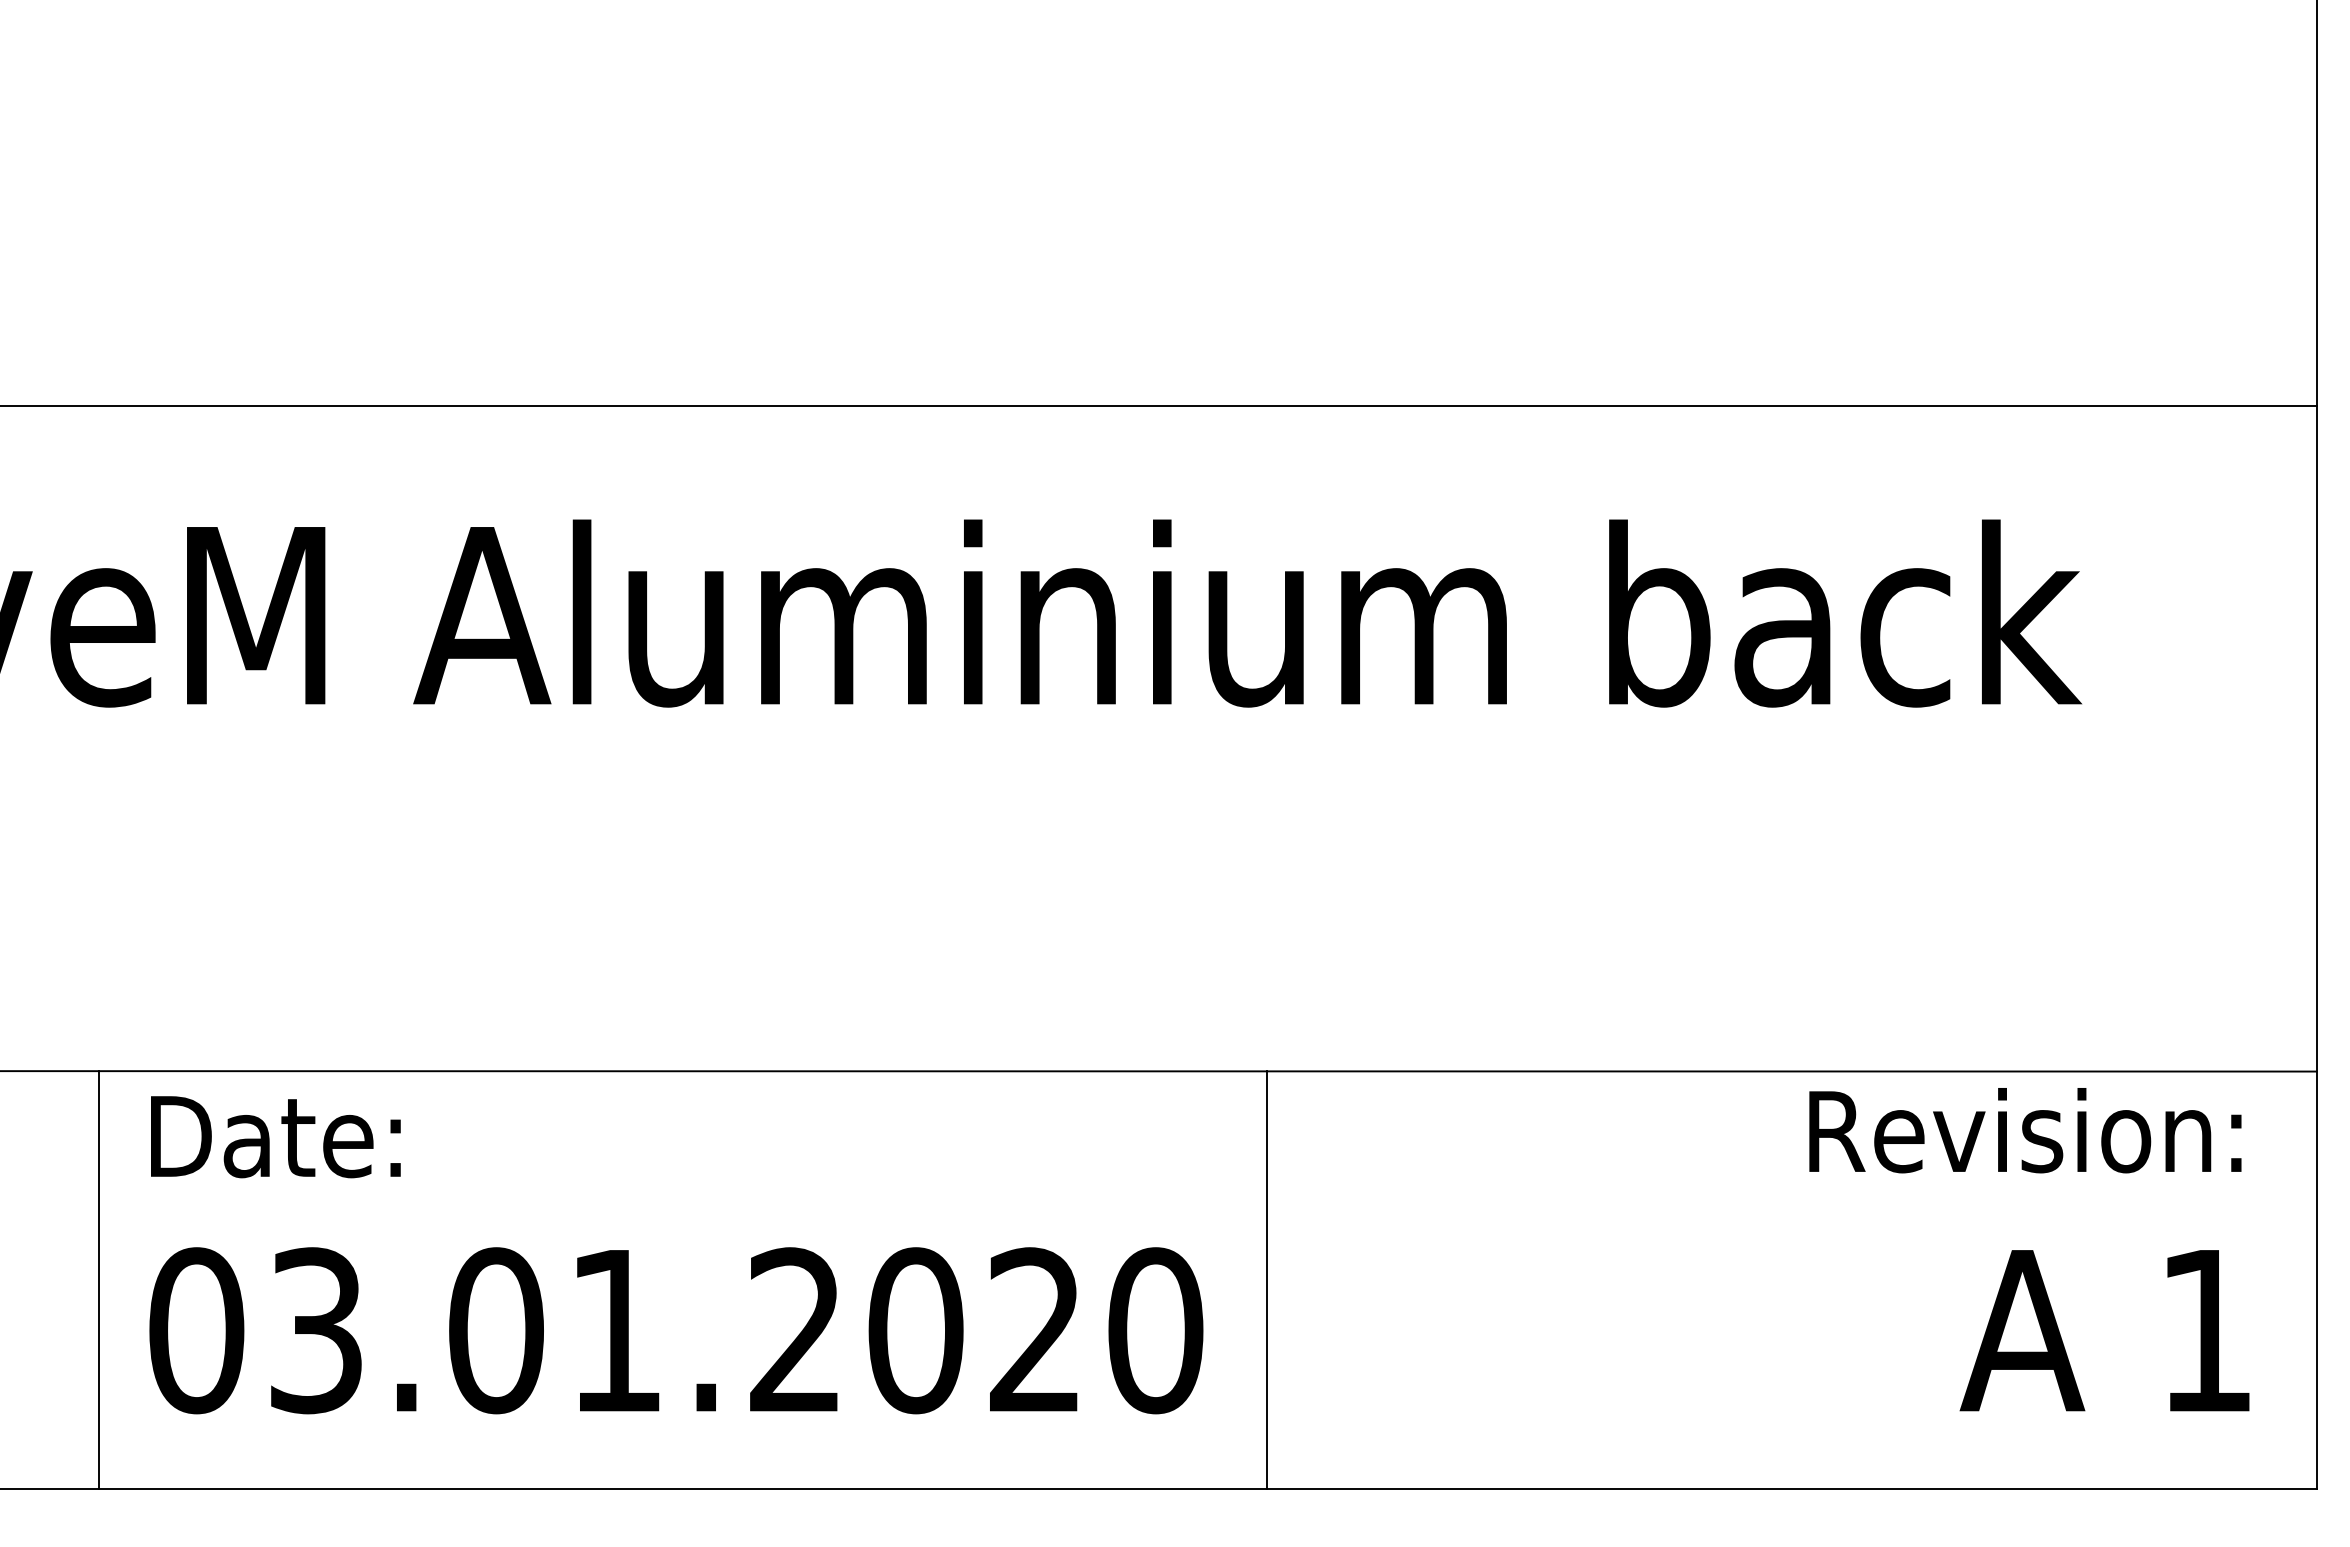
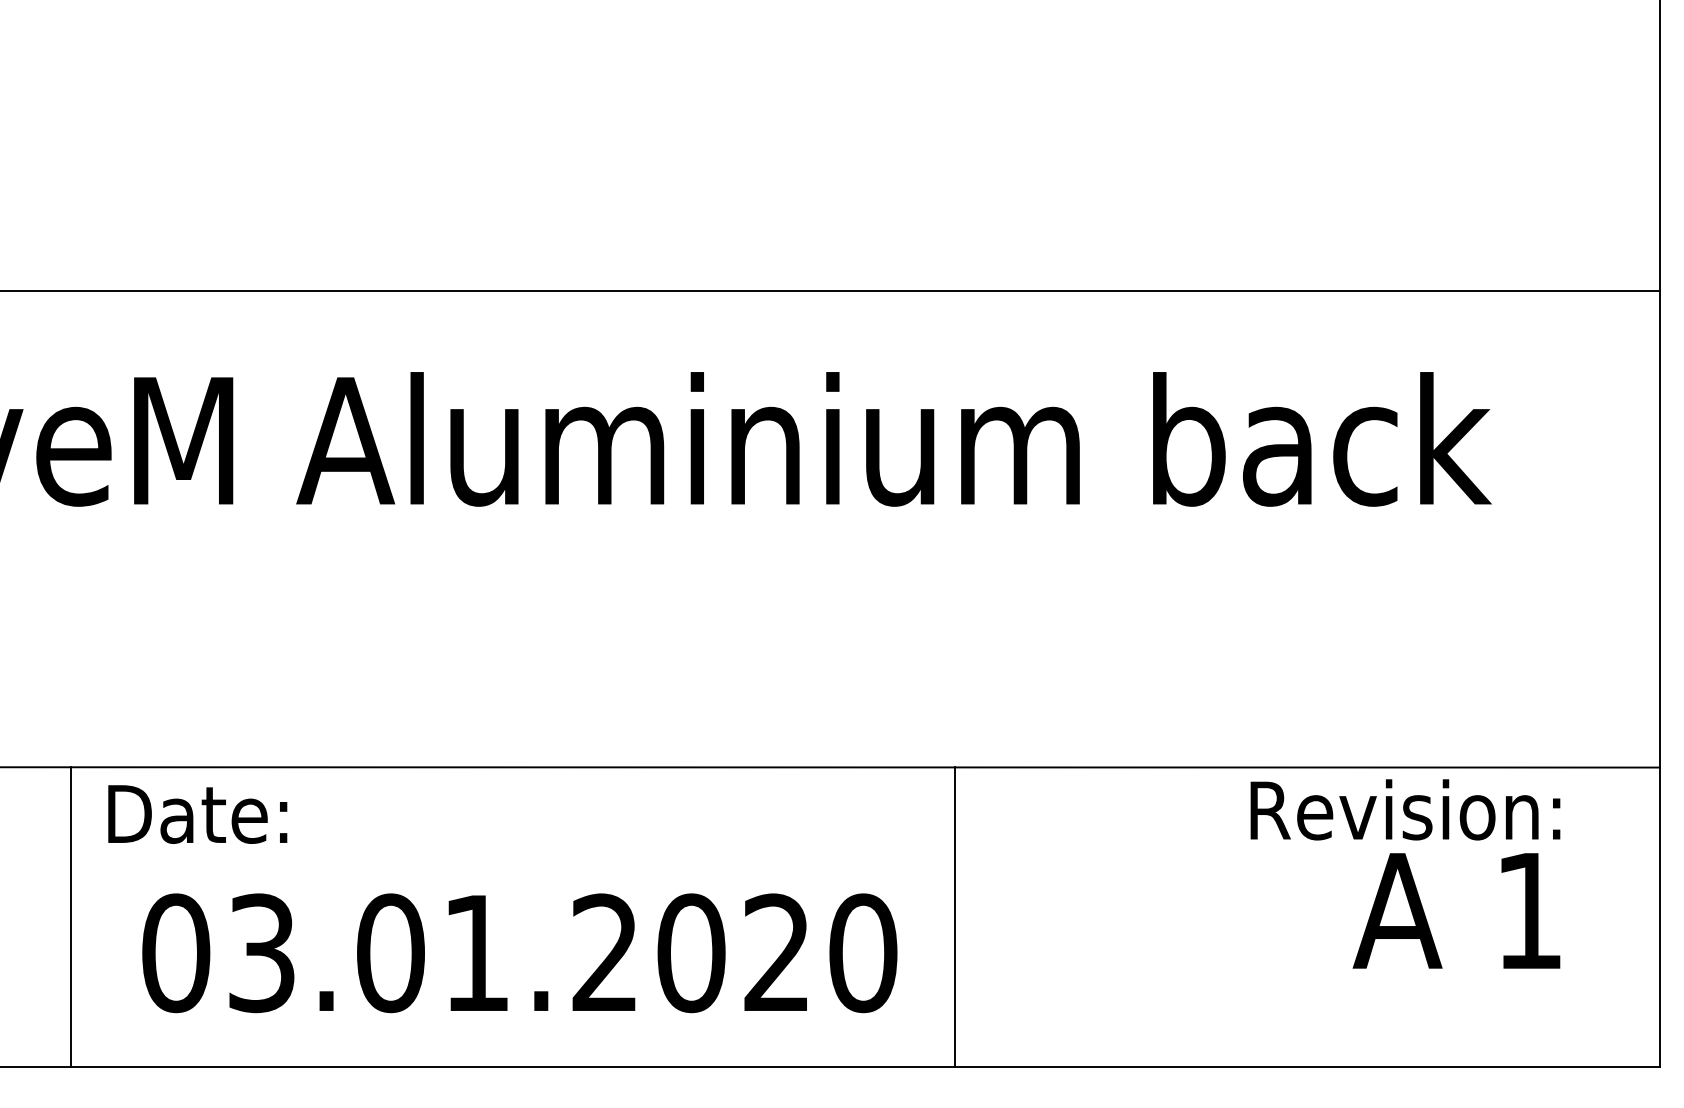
text: (2025, 1130) -> (1405, 809), moved
line: (1267, 1280) -> (955, 917), moved
text: (676, 1330) -> (519, 953), moved
text: (2104, 1330) -> (1456, 910), moved

